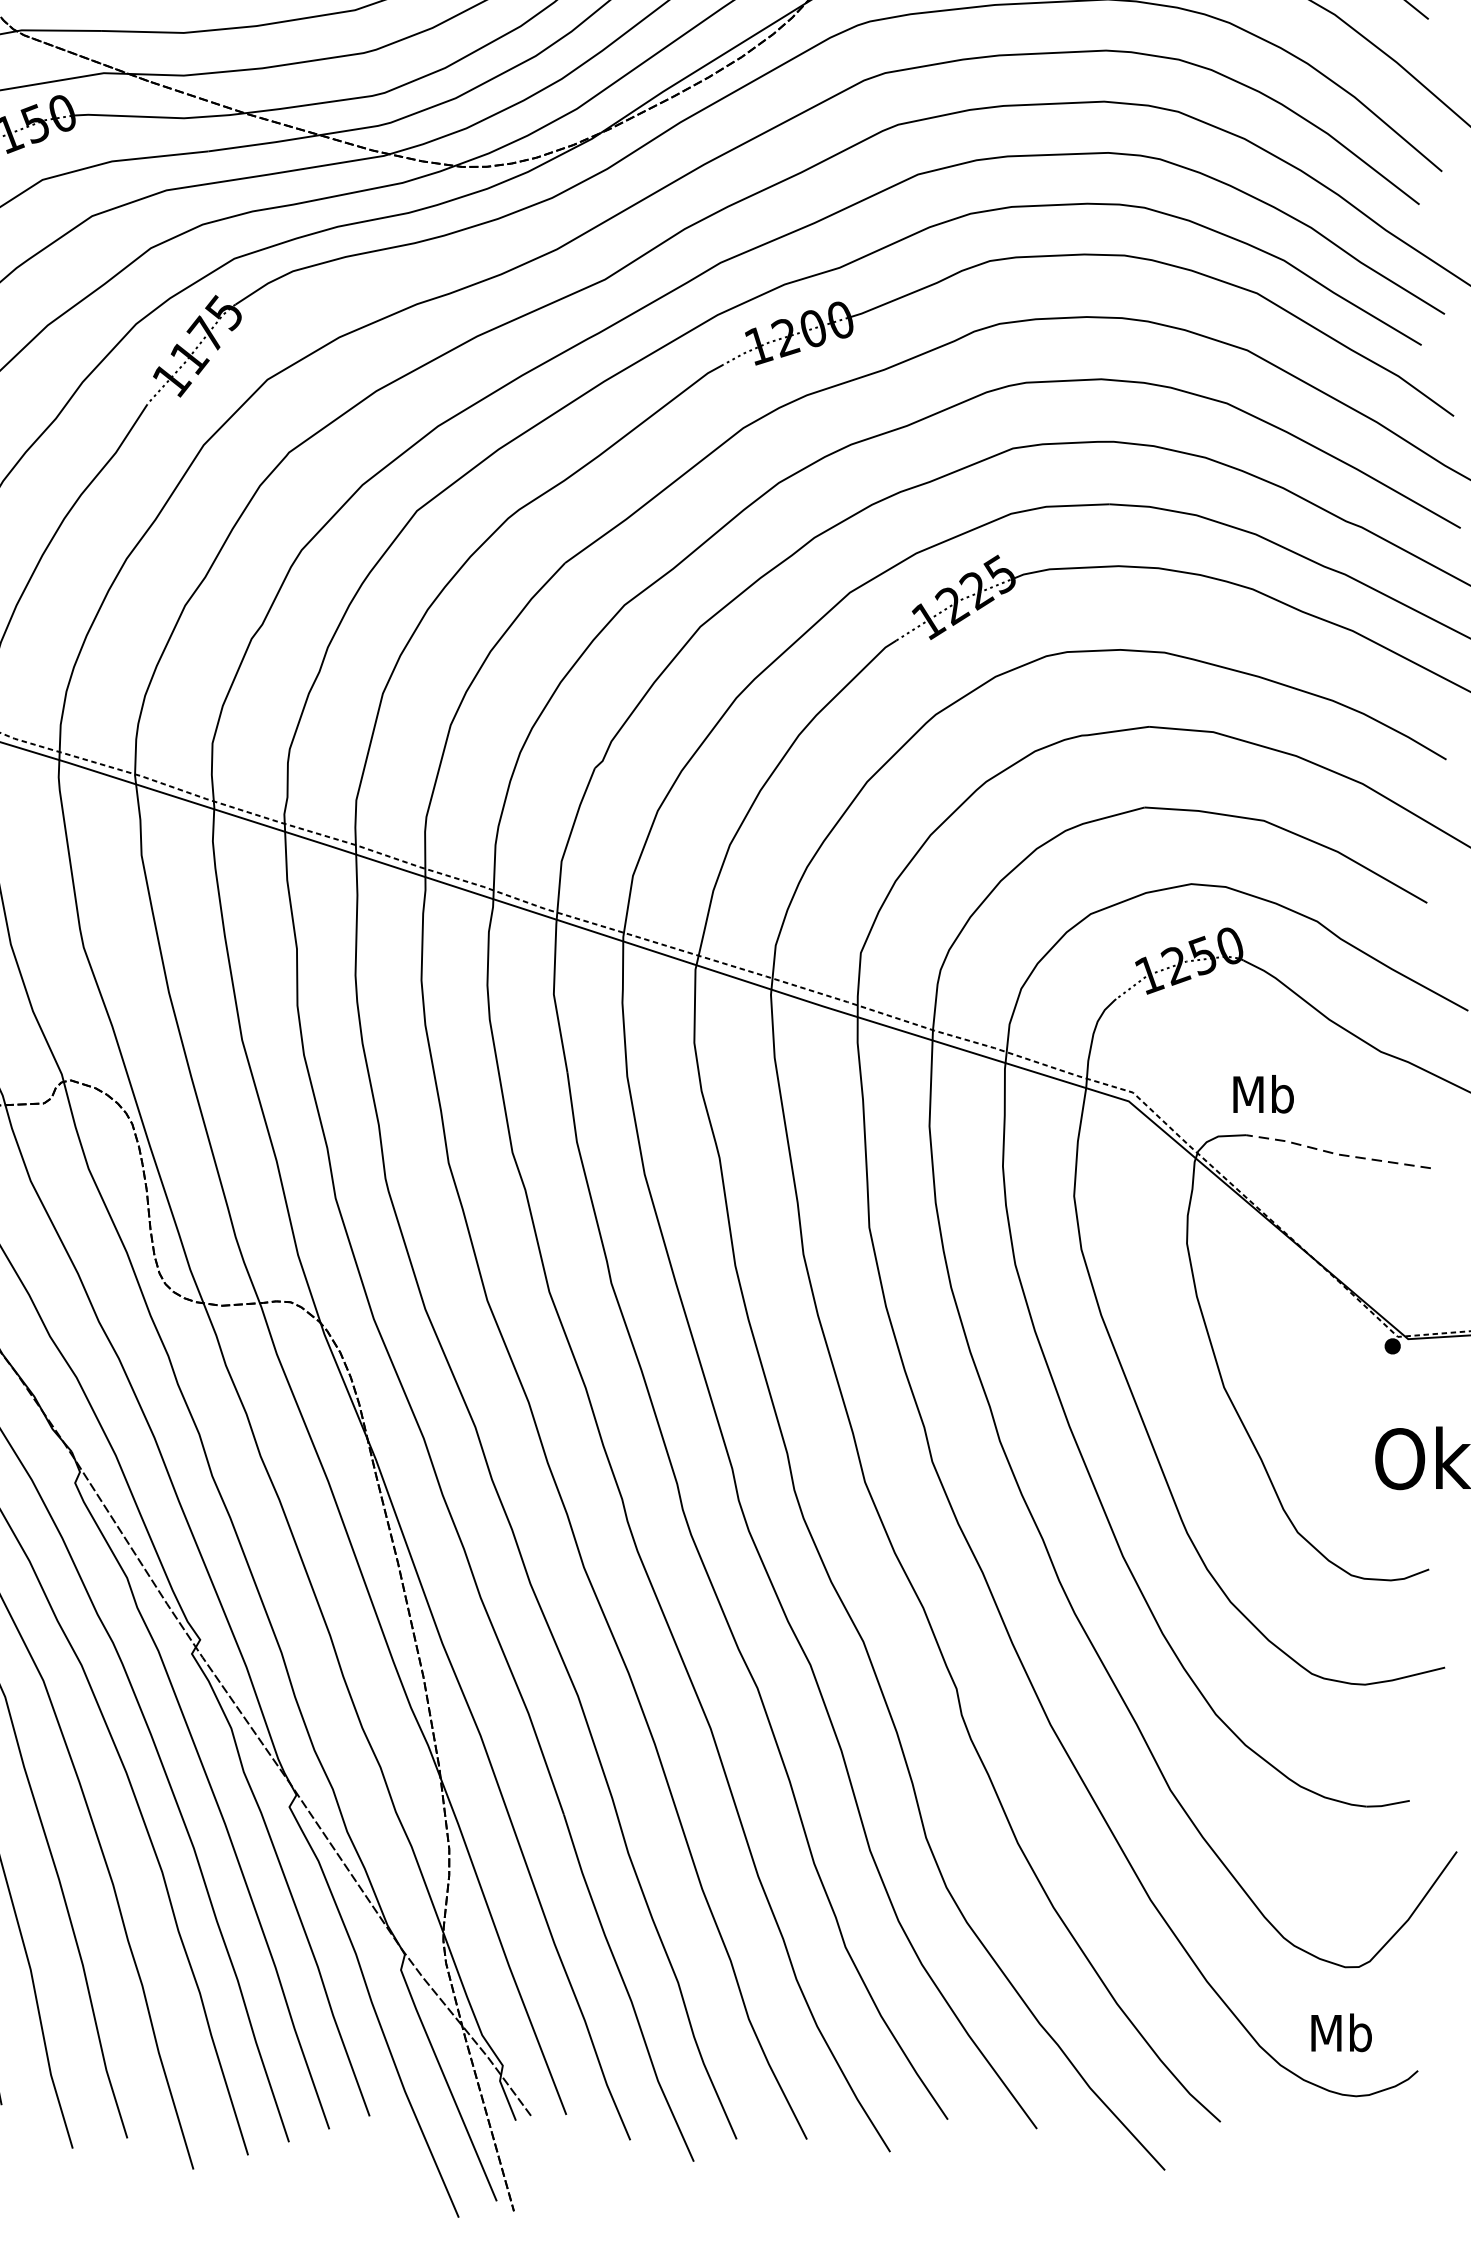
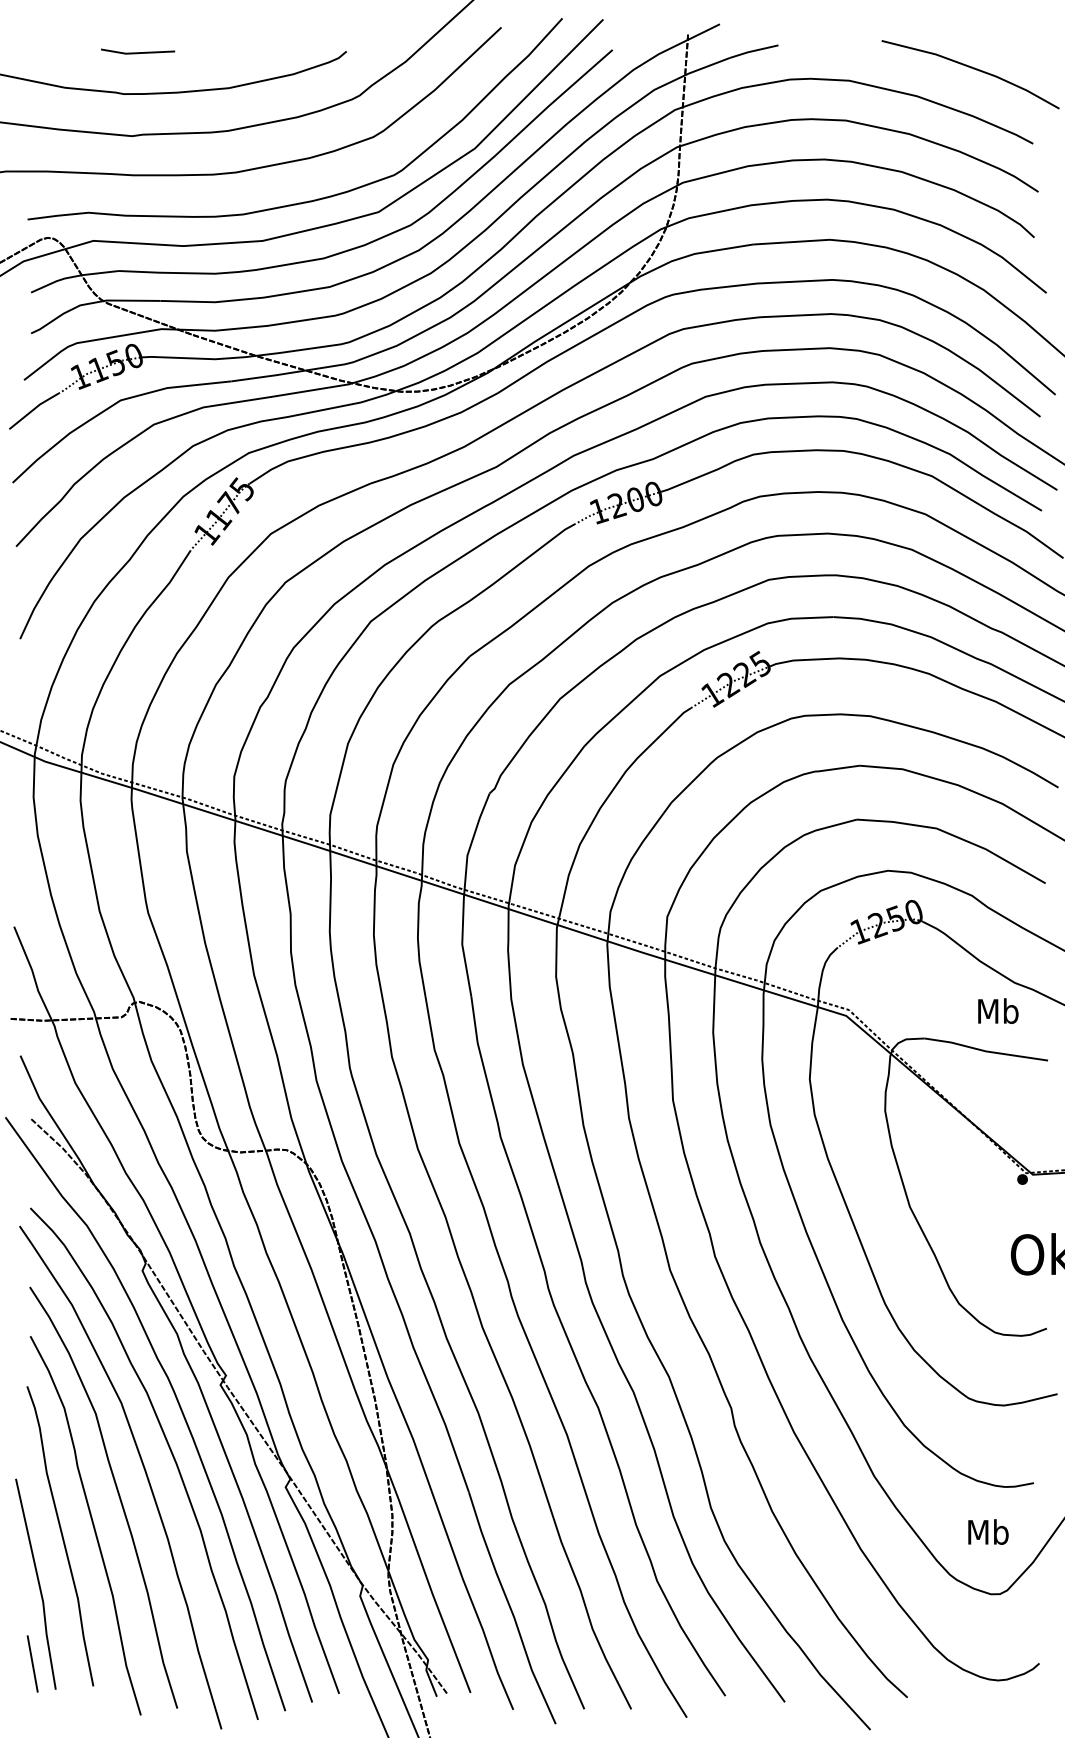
text: (1263, 1093) -> (998, 1010), moved
line: (1337, 1154) -> (985, 1051), dashed -> solid
text: (1341, 2031) -> (988, 1531), moved

